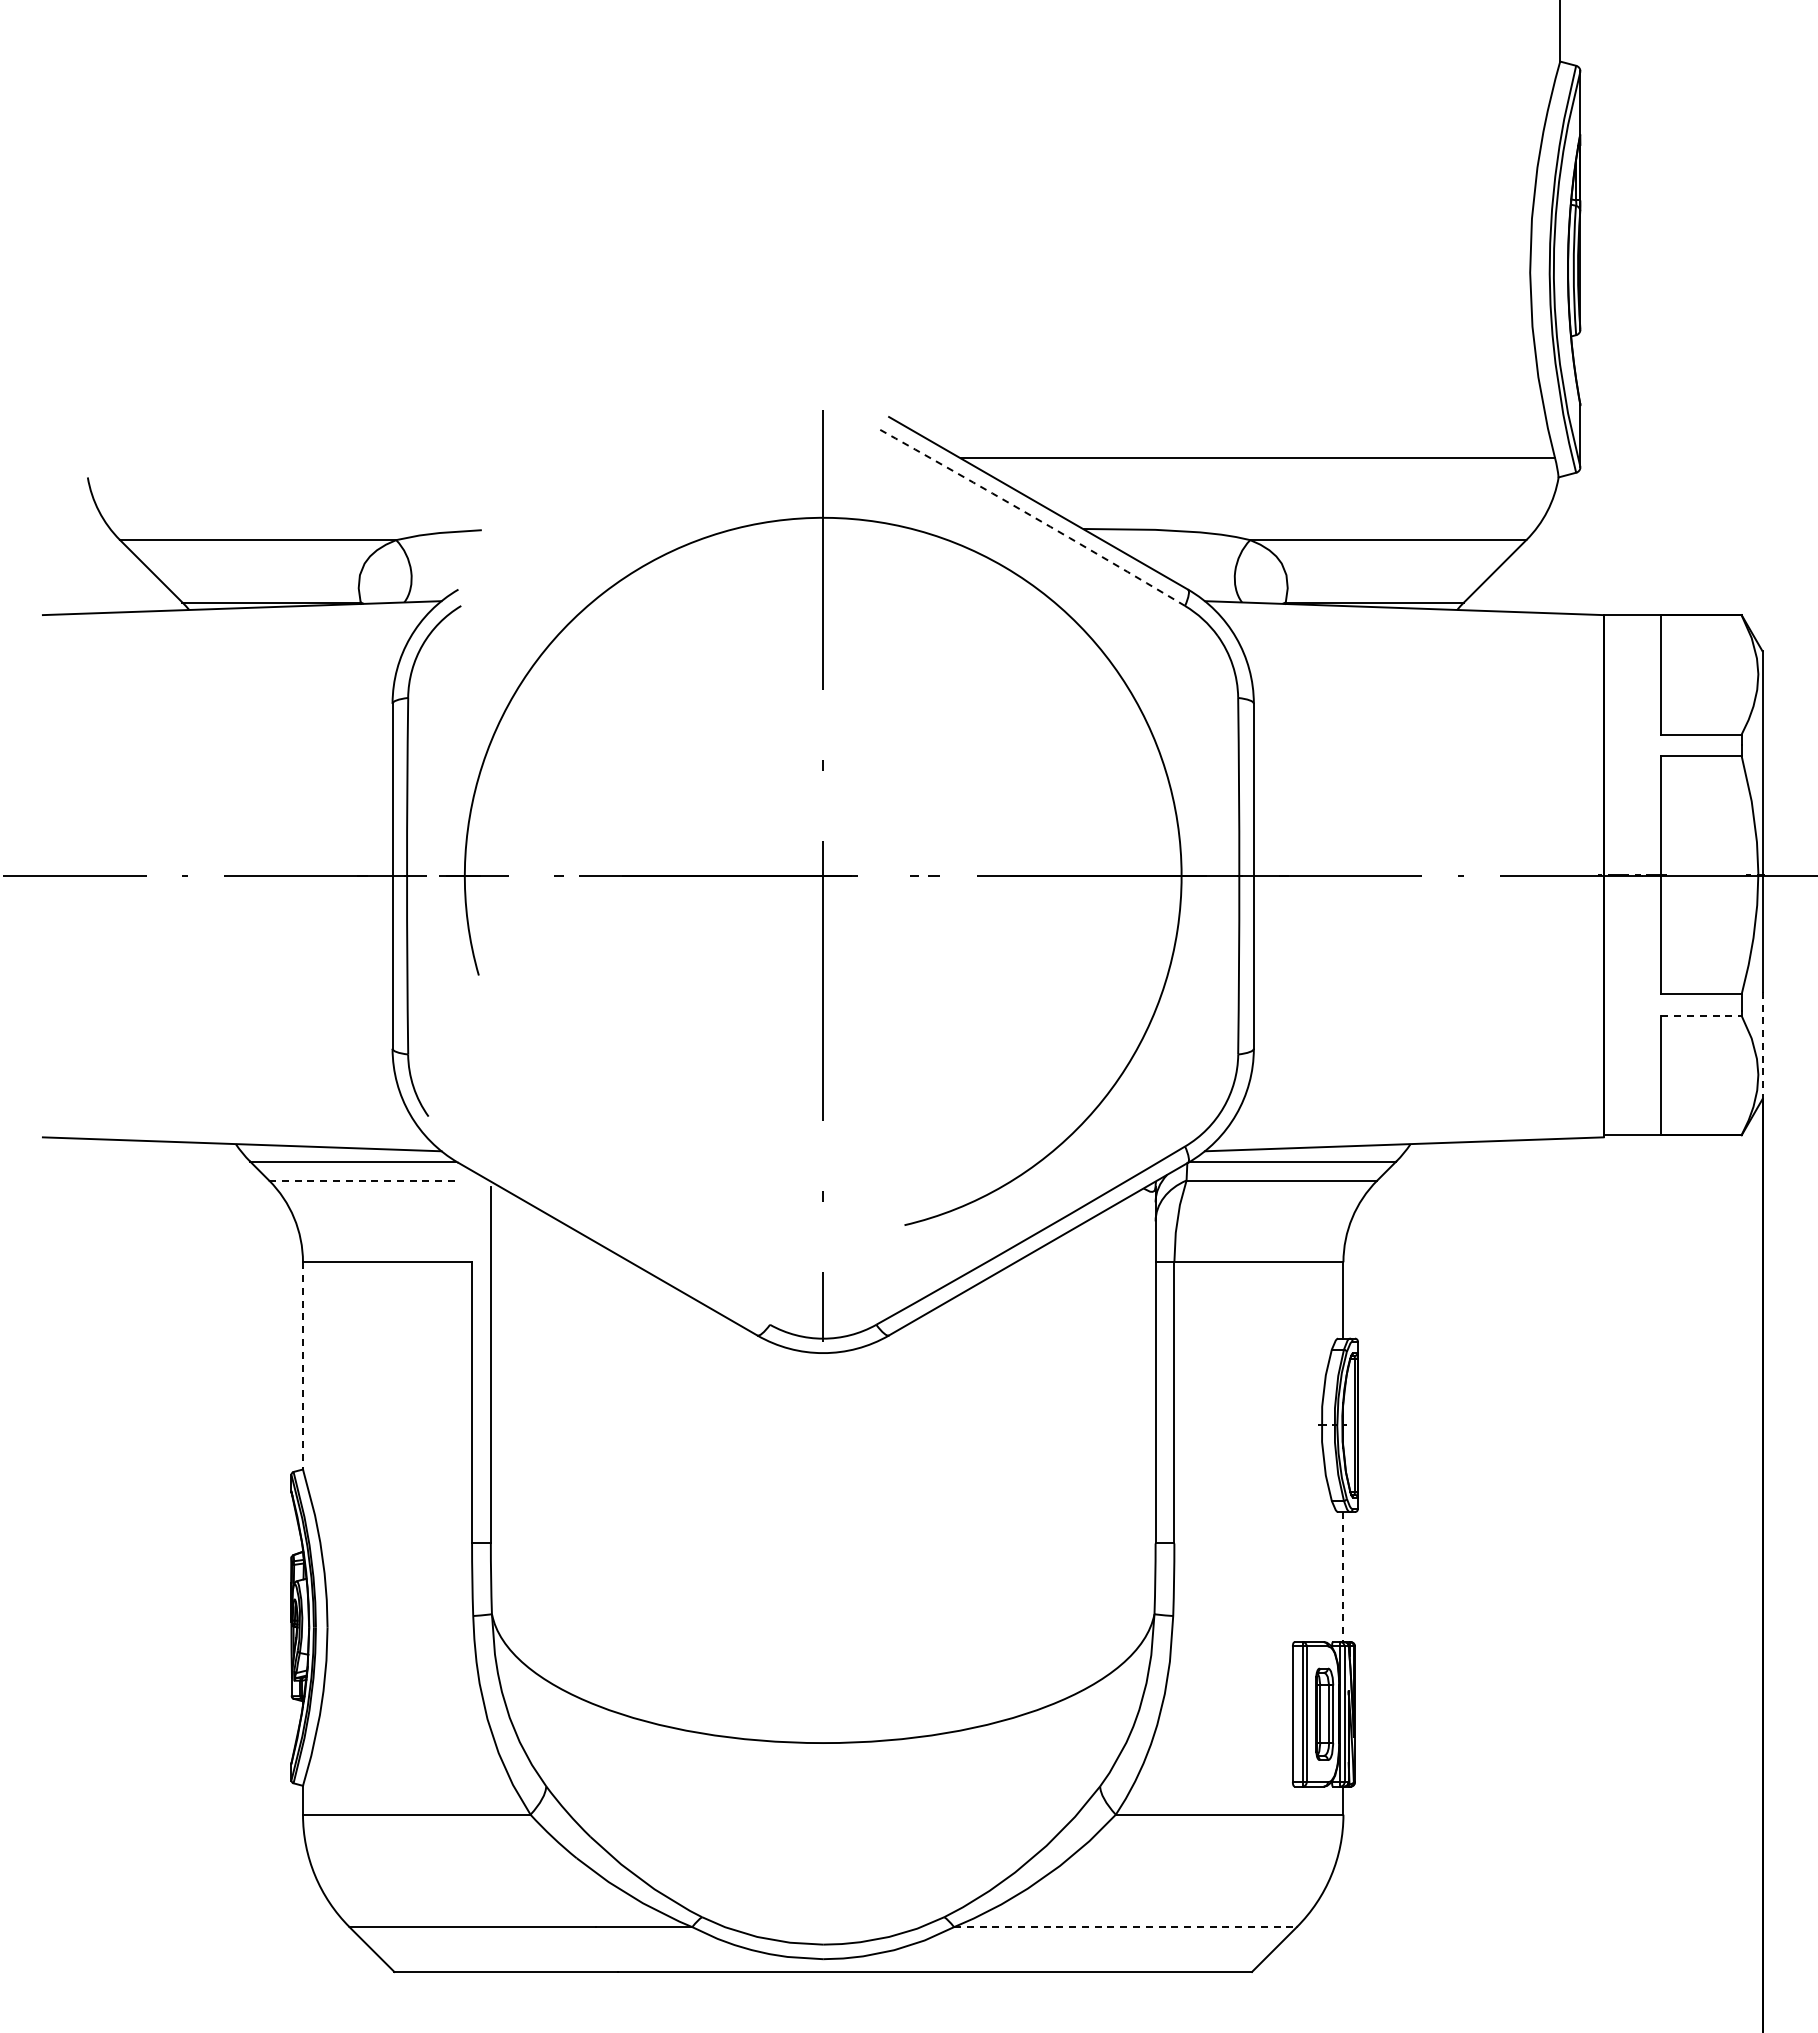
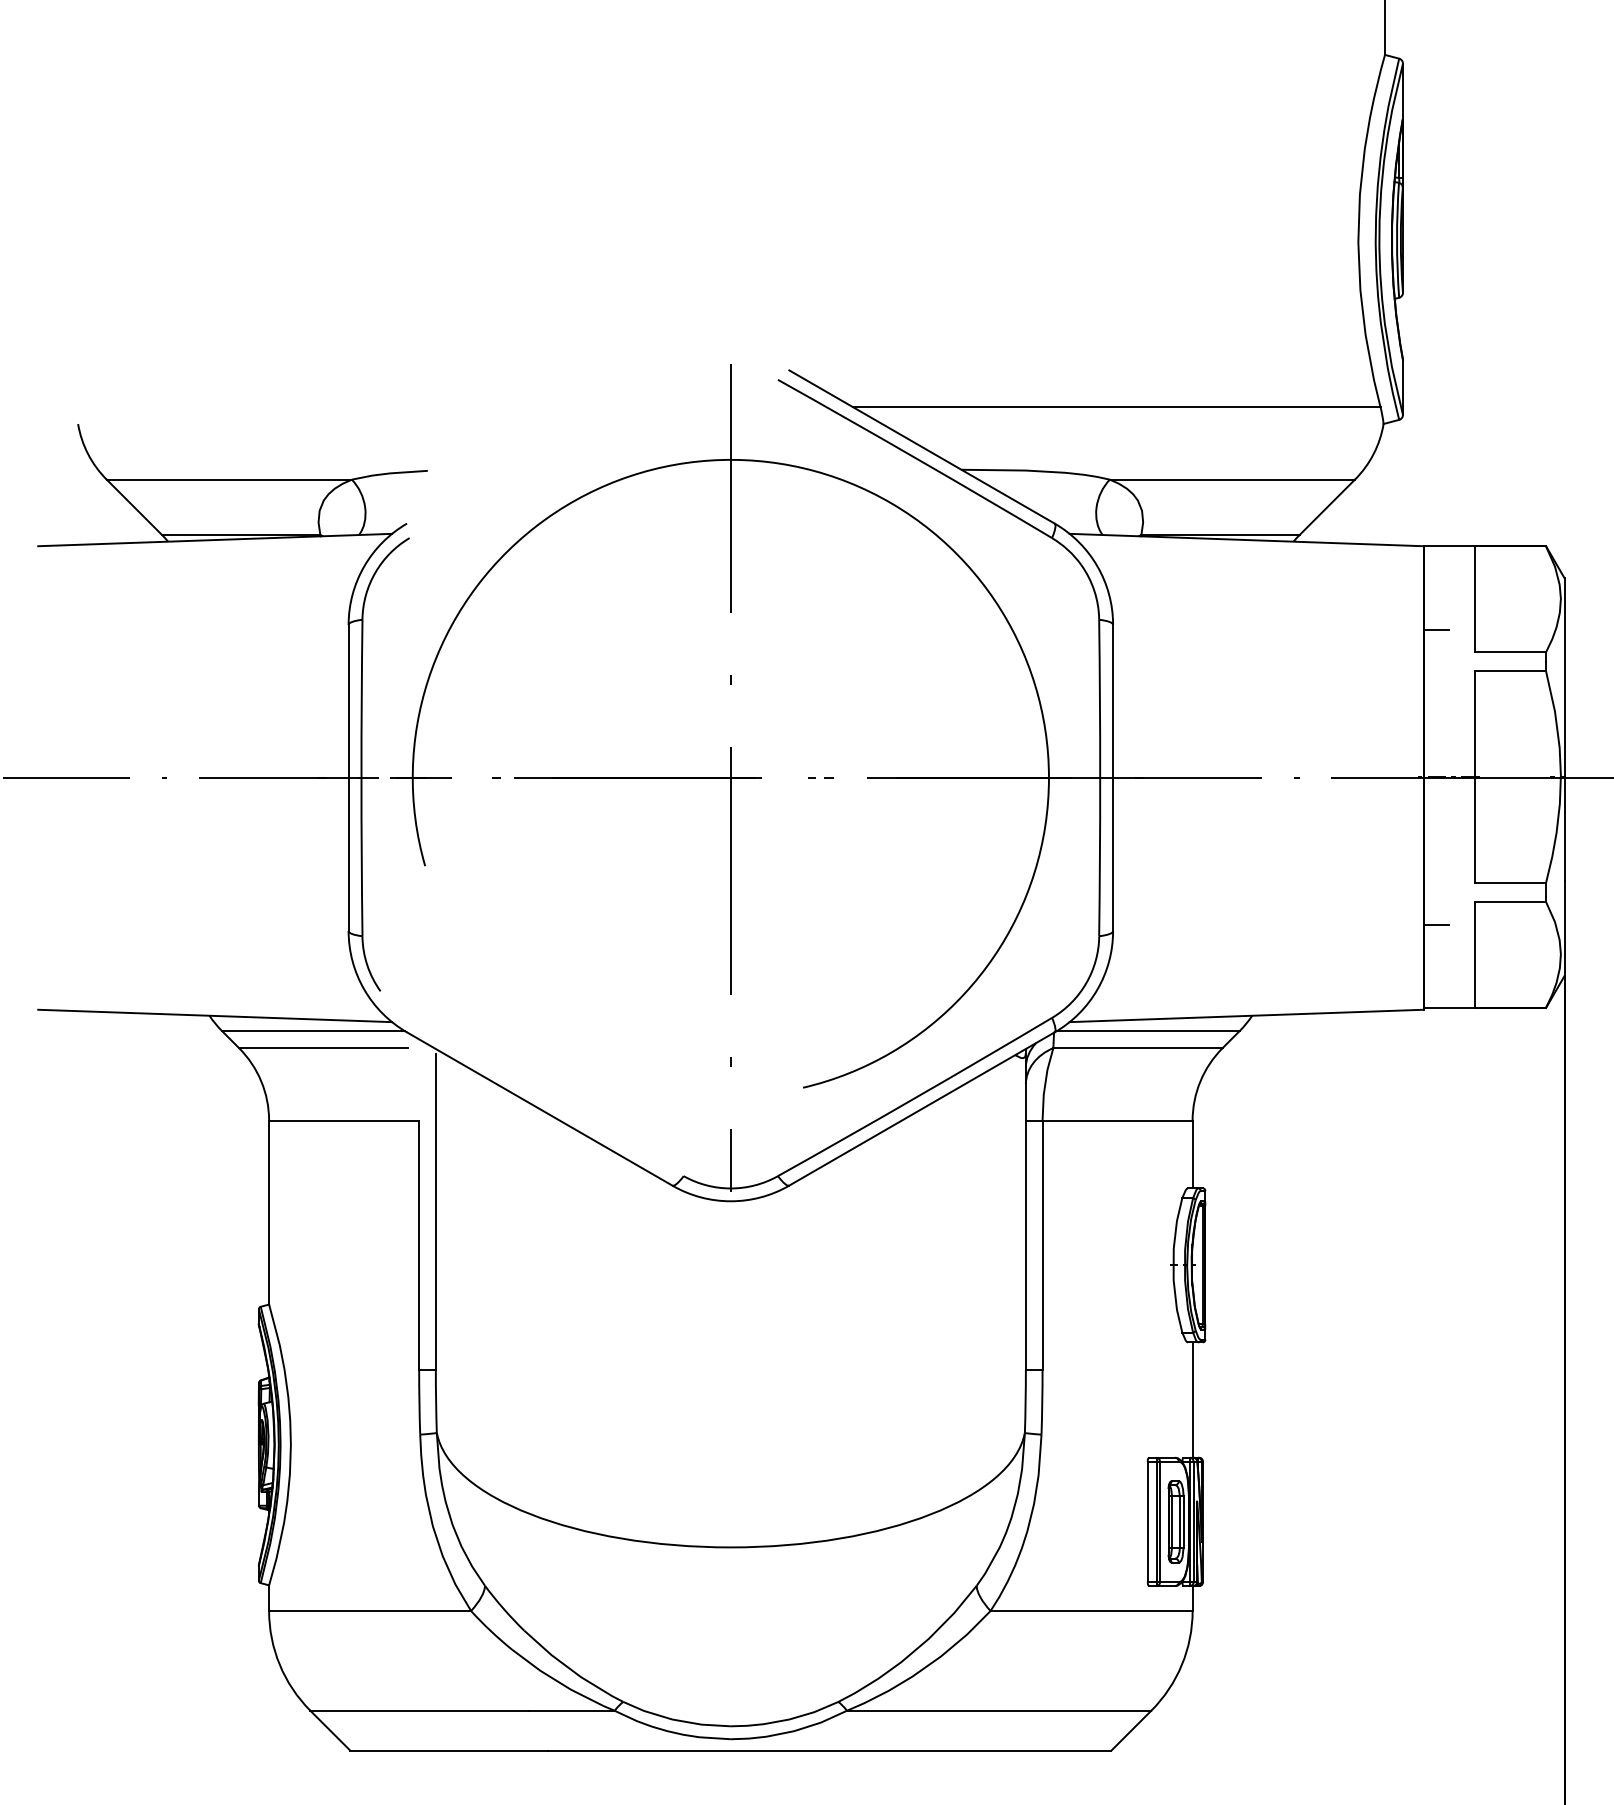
arc: (1031, 515) -> (915, 457), dashed -> solid
line: (1617, 709) -> (1435, 630), added
line: (1702, 1015) -> (1511, 901), dashed -> solid
line: (1617, 1041) -> (1435, 924), added
line: (1762, 1045) -> (1564, 928), dashed -> solid
line: (365, 1180) -> (324, 1048), dashed -> solid
line: (303, 1365) -> (269, 1212), dashed -> solid
line: (1343, 1577) -> (1192, 1400), dashed -> solid
line: (1125, 1927) -> (999, 1711), dashed -> solid

